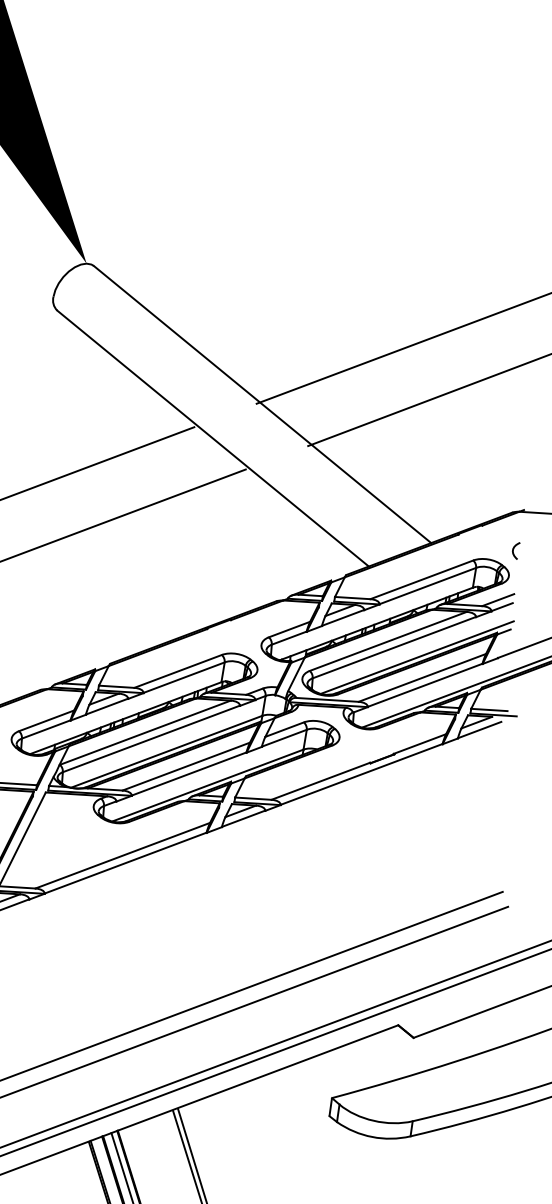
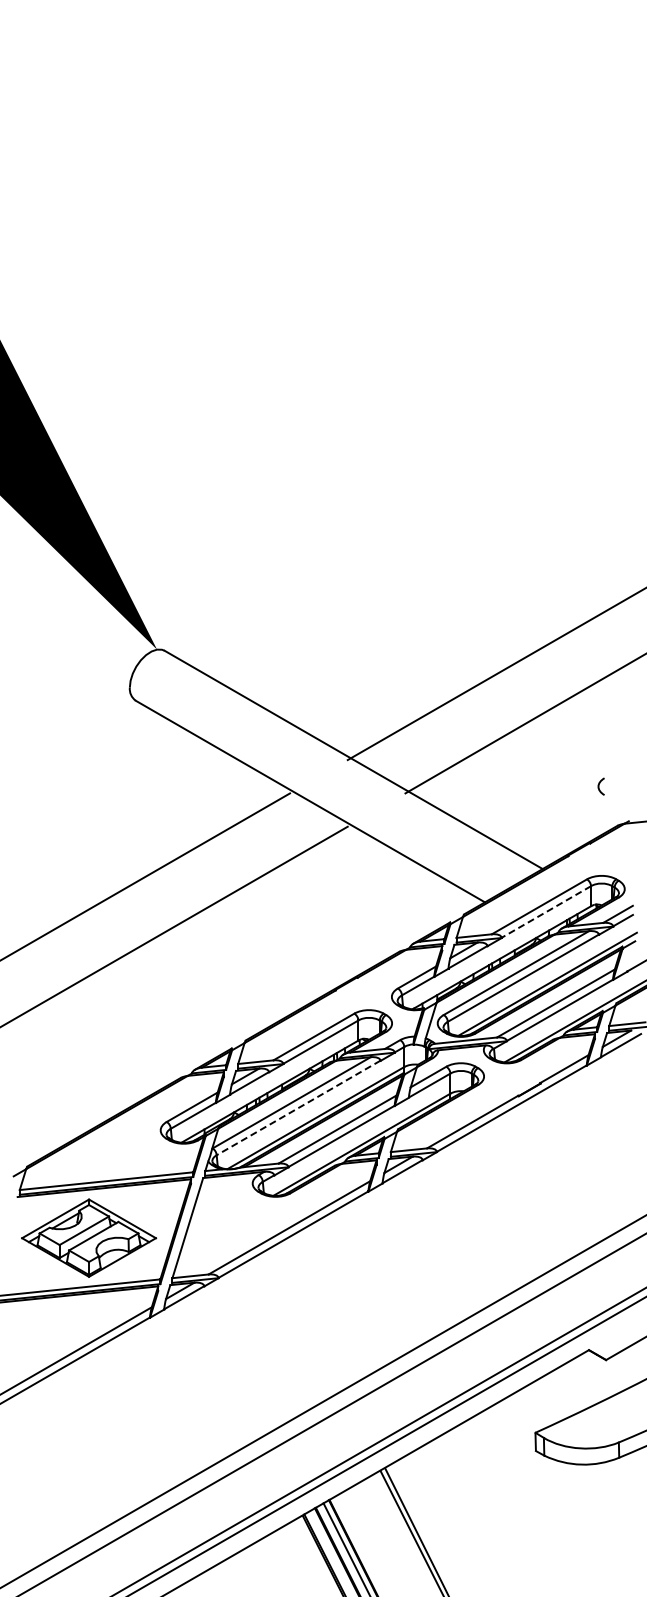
curve: (513, 550) -> (599, 786), moved
line: (428, 585) -> (546, 911), solid -> dashed
line: (151, 738) -> (298, 1107), solid -> dashed

